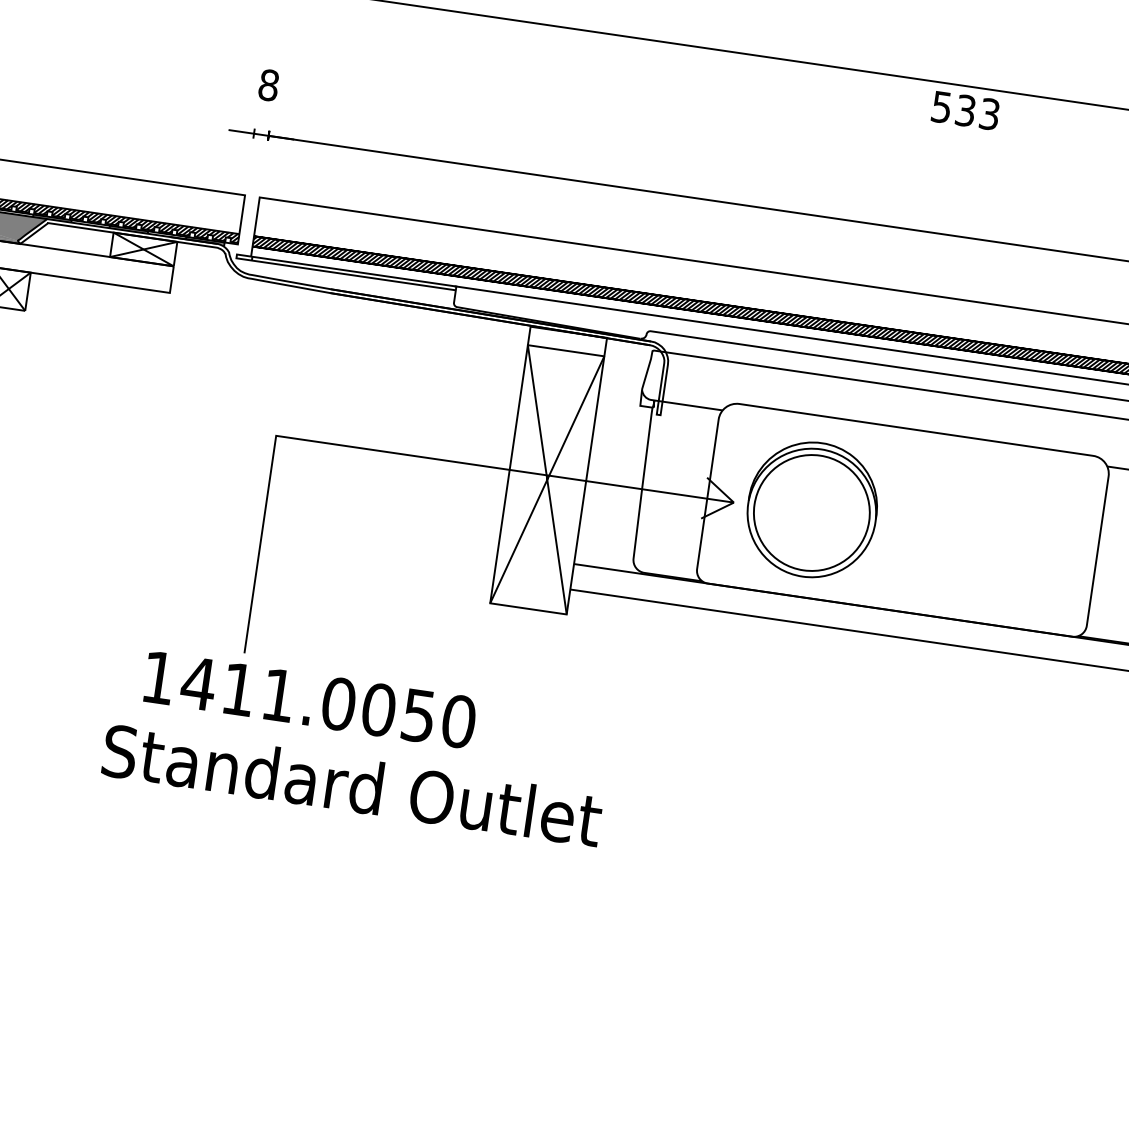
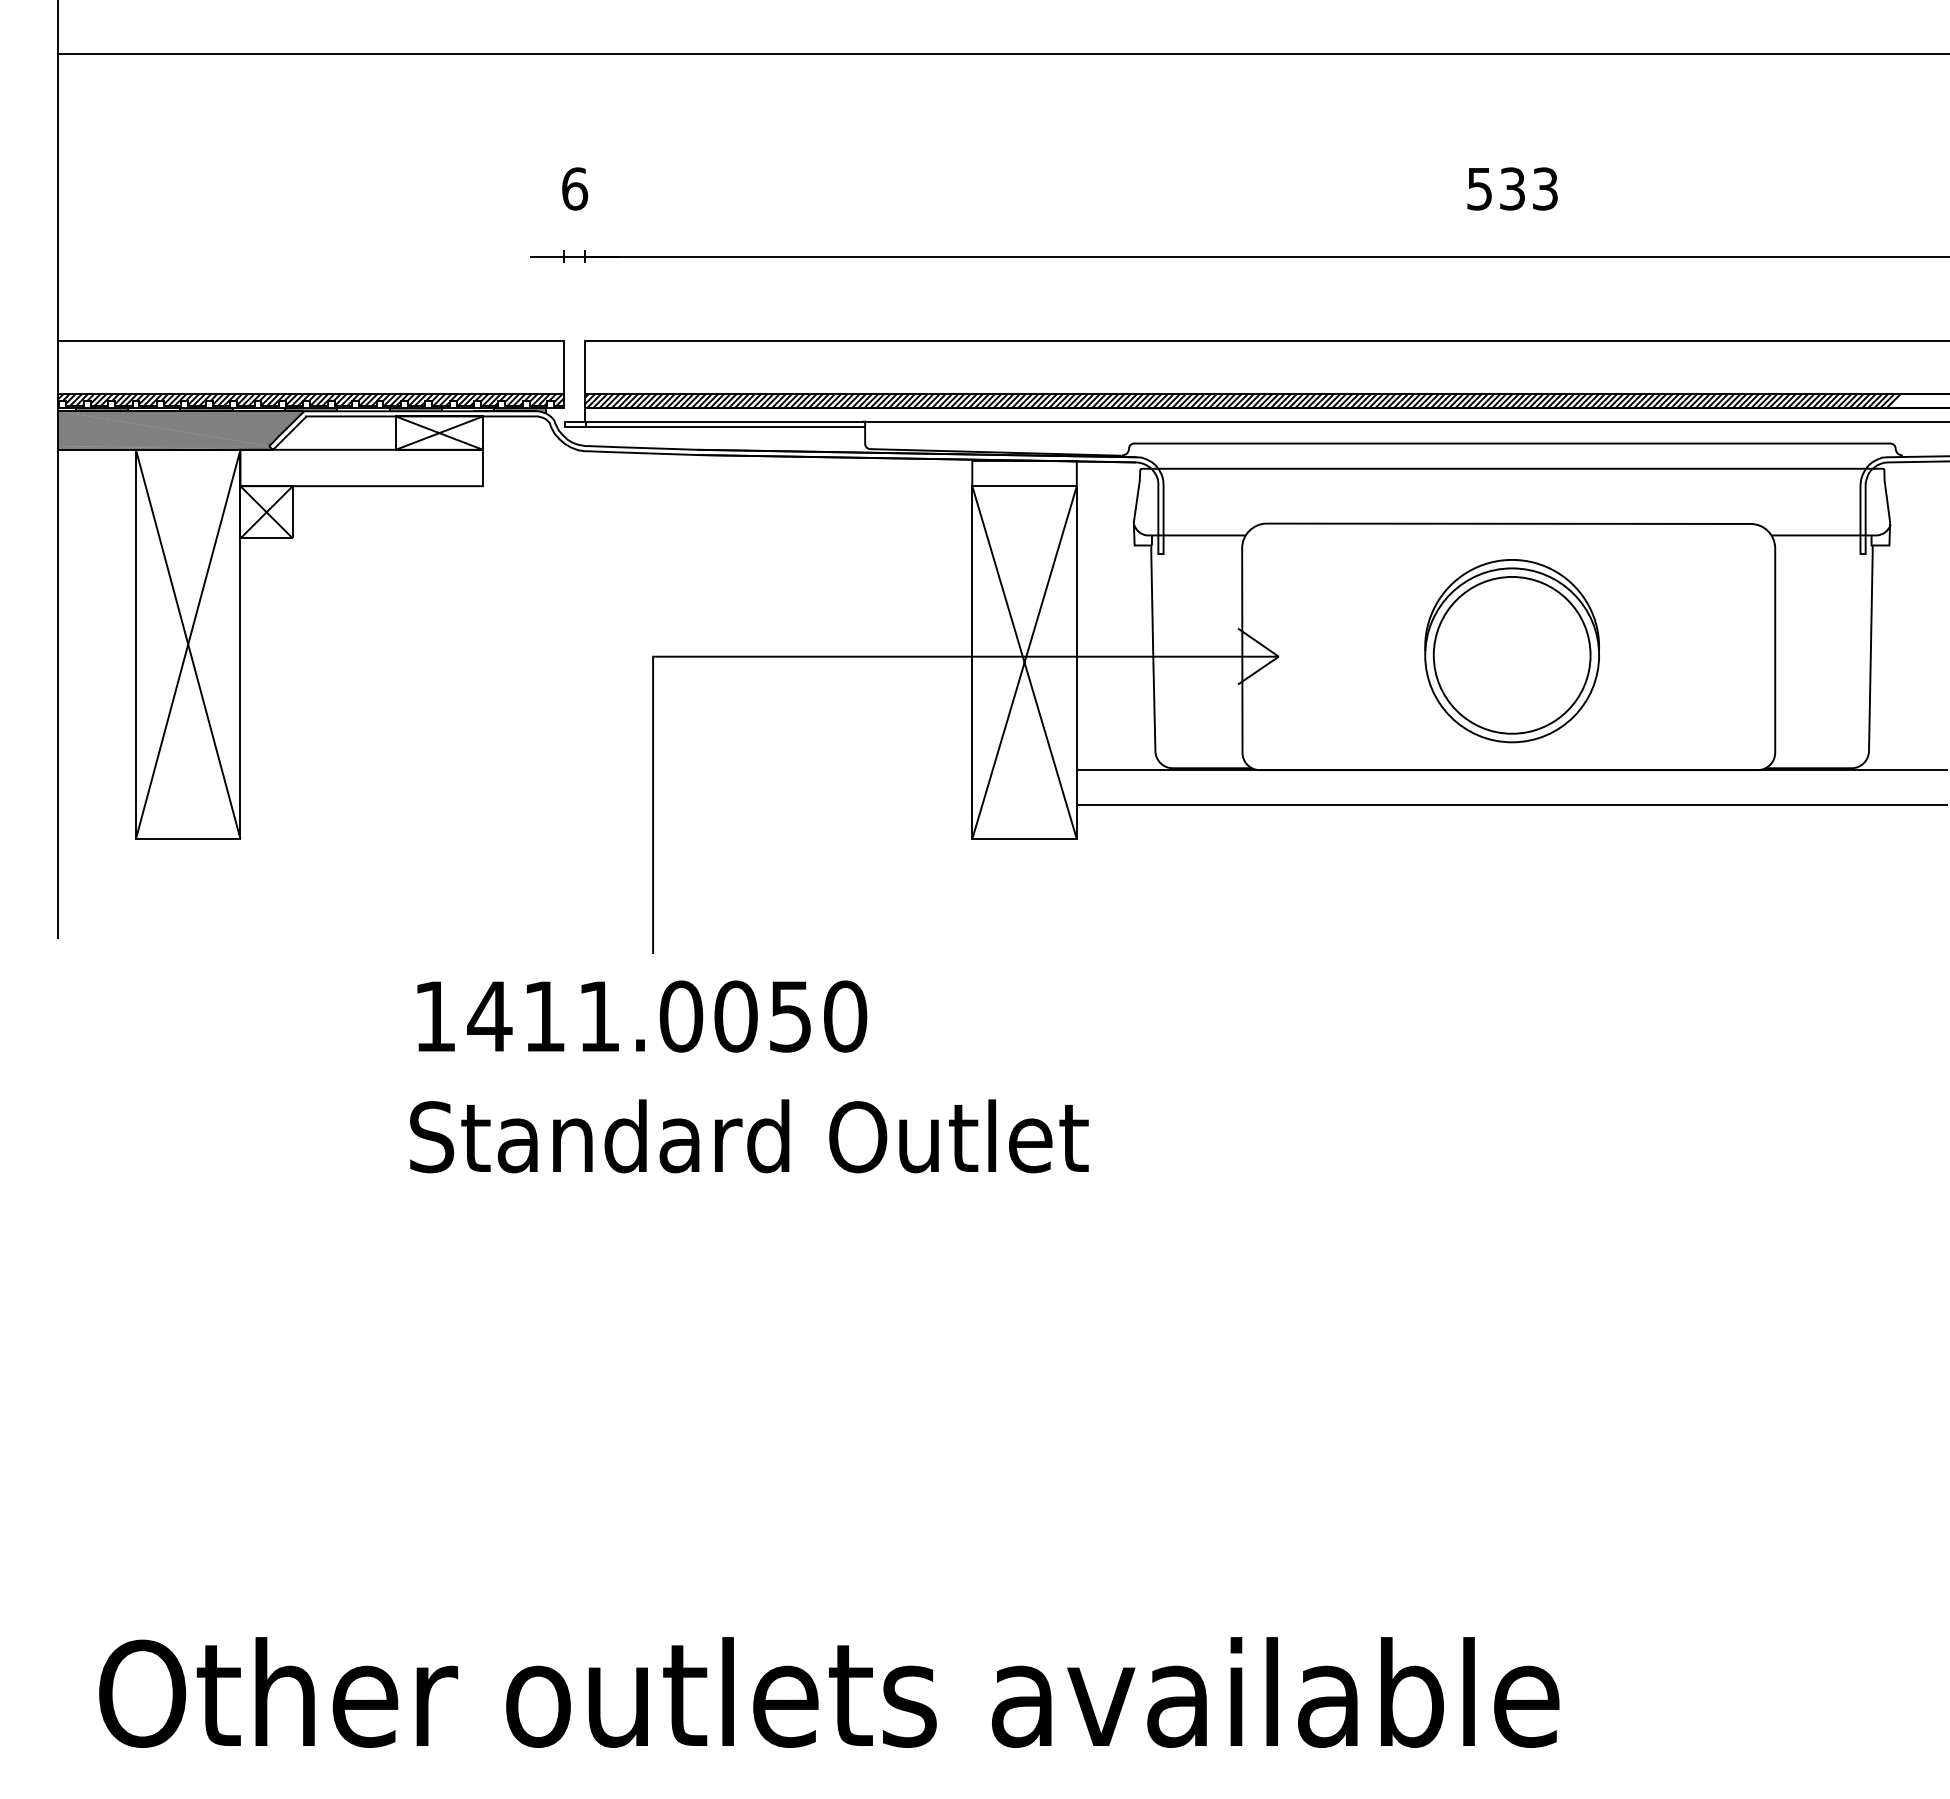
text: (269, 85) -> (575, 188), 8 -> 6
text: (965, 110) -> (1512, 188), moved
part: (811, 510) -> (1511, 651), moved
text: (310, 699) -> (642, 1016), moved
text: (352, 785) -> (749, 1136), moved

